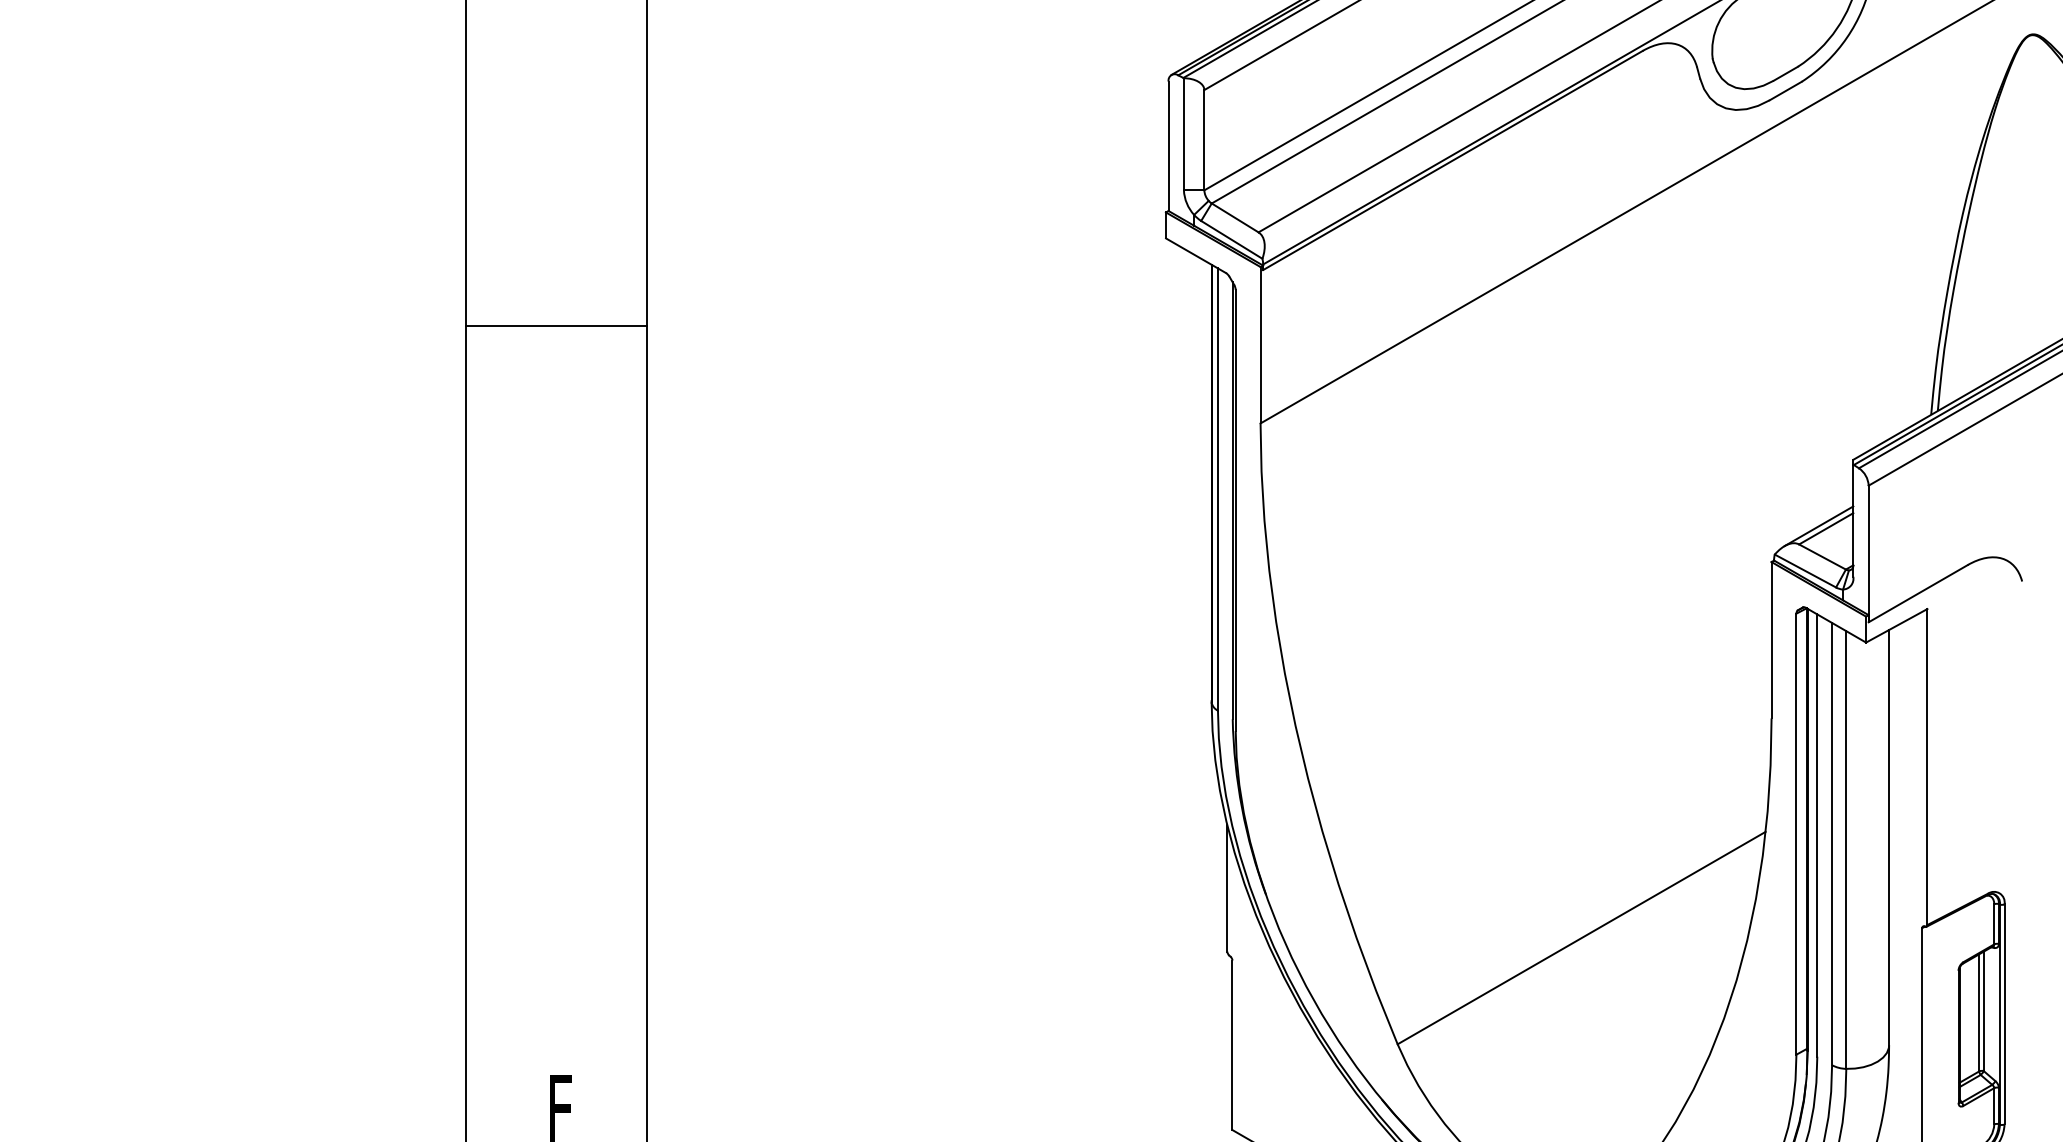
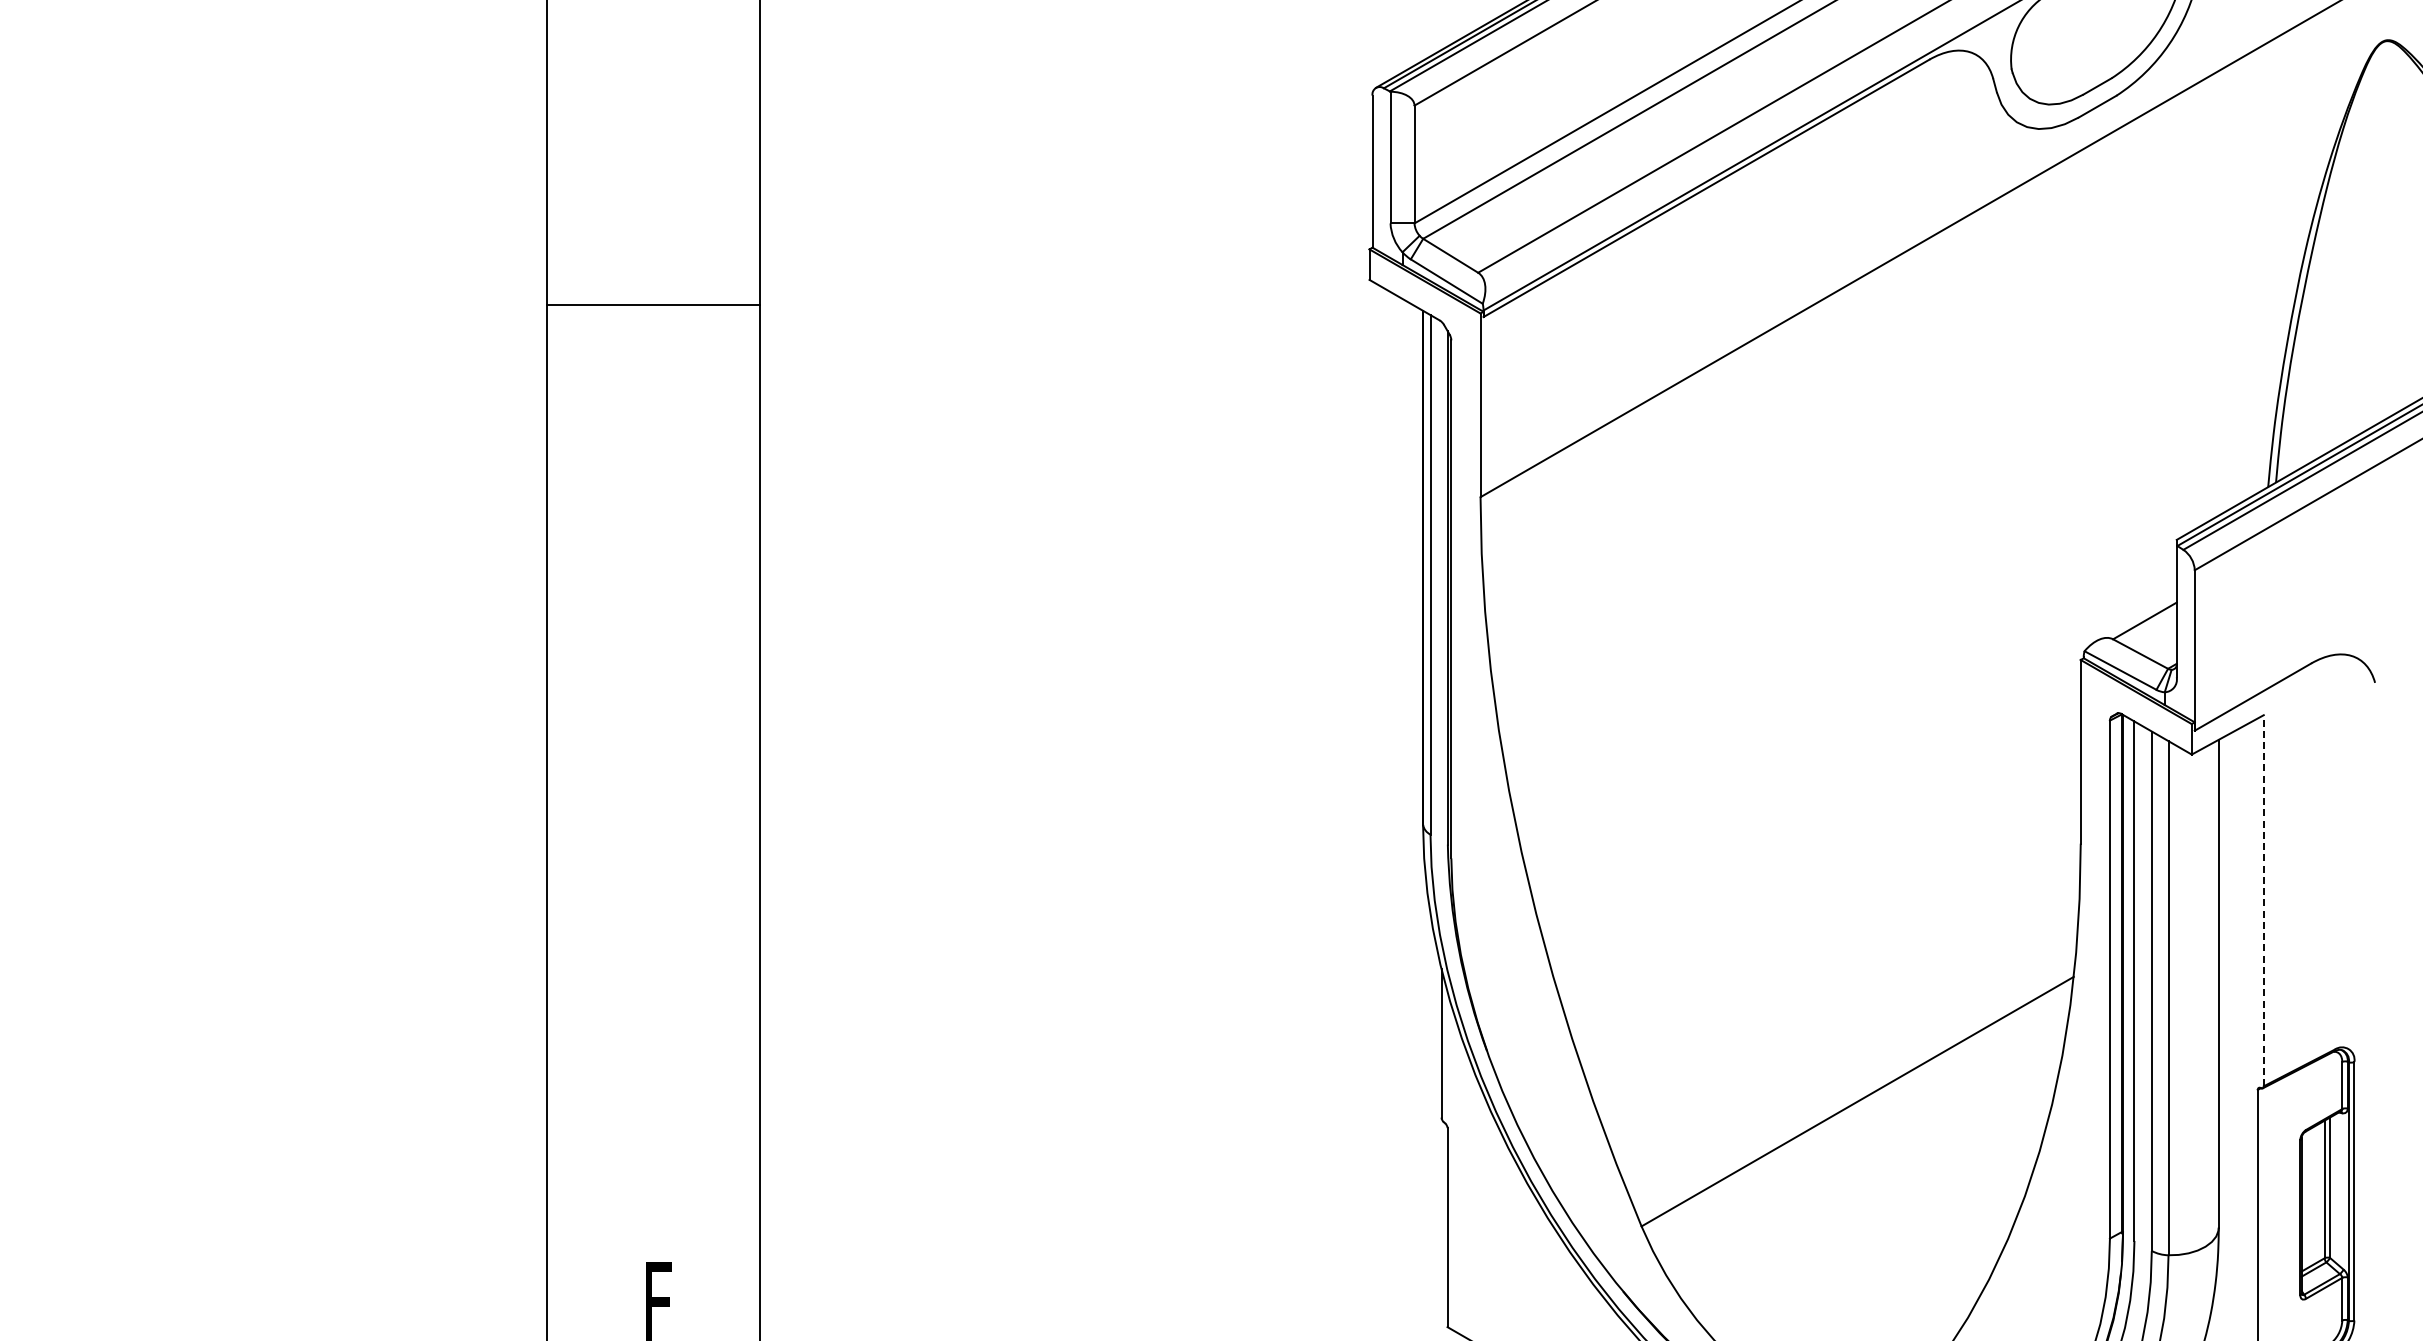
line: (556, 325) -> (653, 304), moved
line: (1819, 525) -> (2136, 617), removed
line: (1927, 766) -> (2263, 900), solid -> dashed

